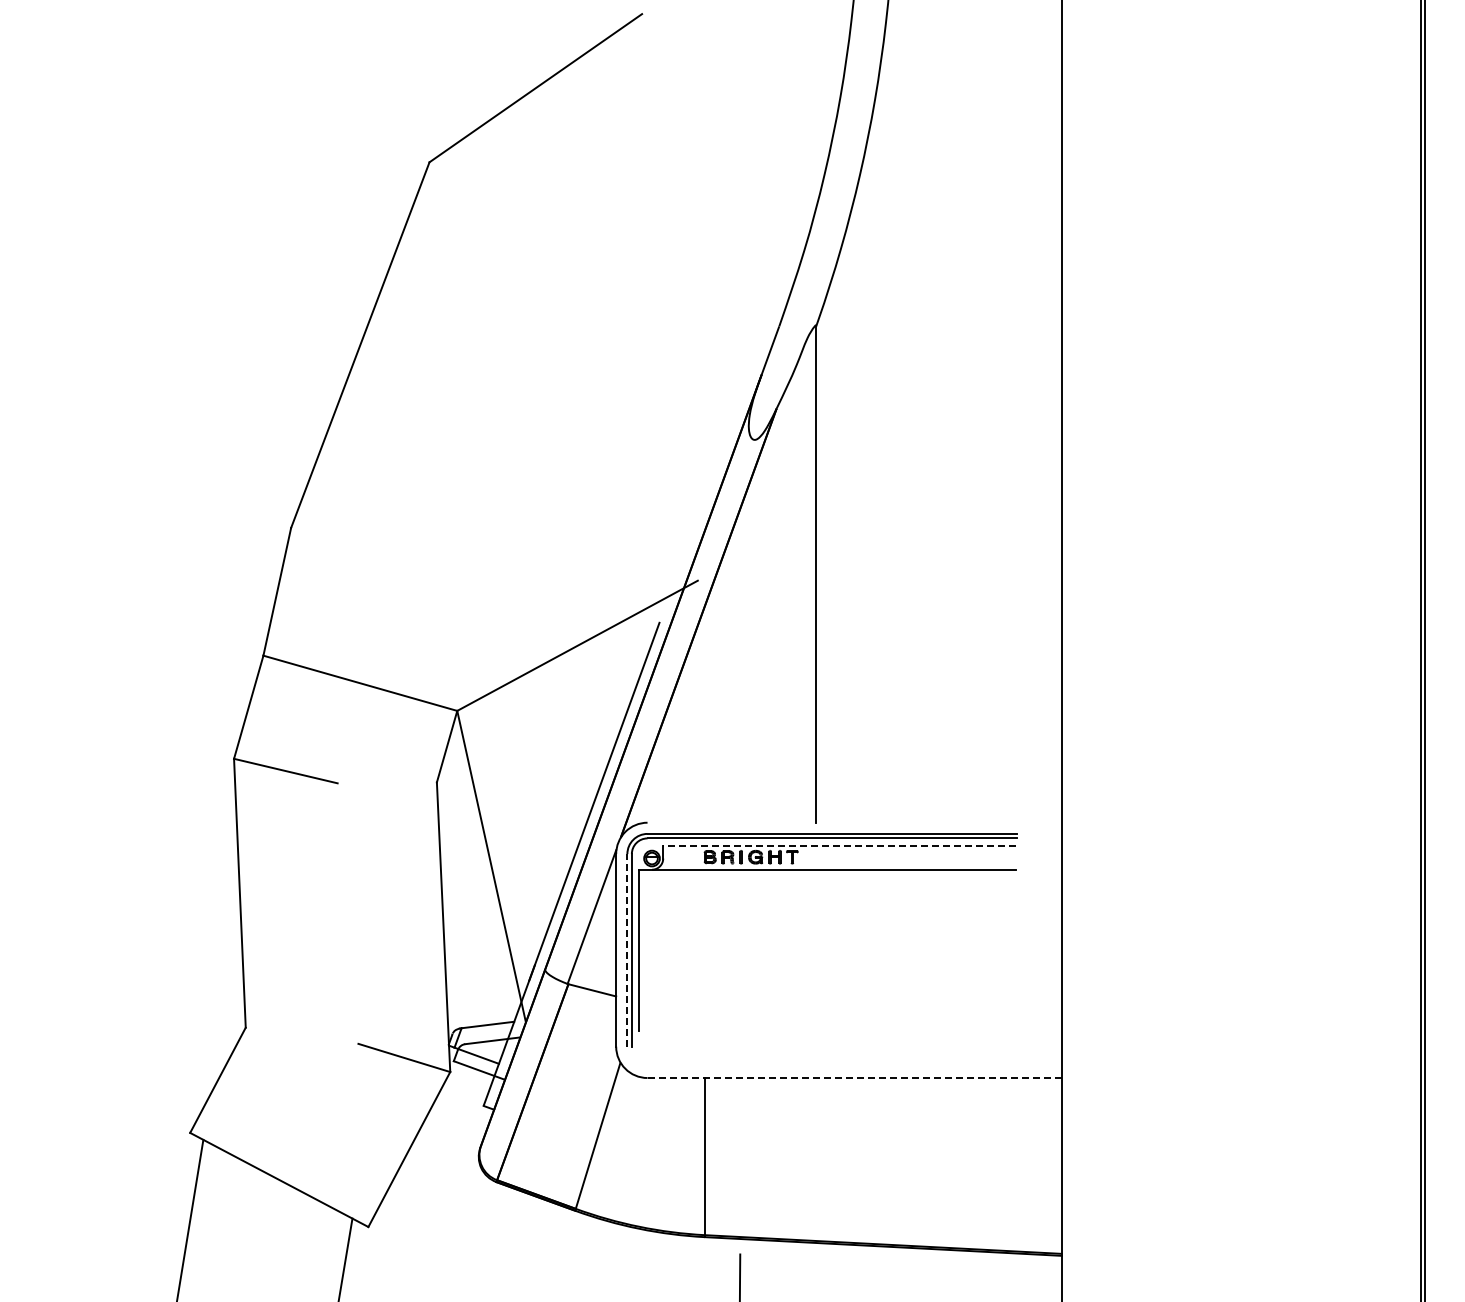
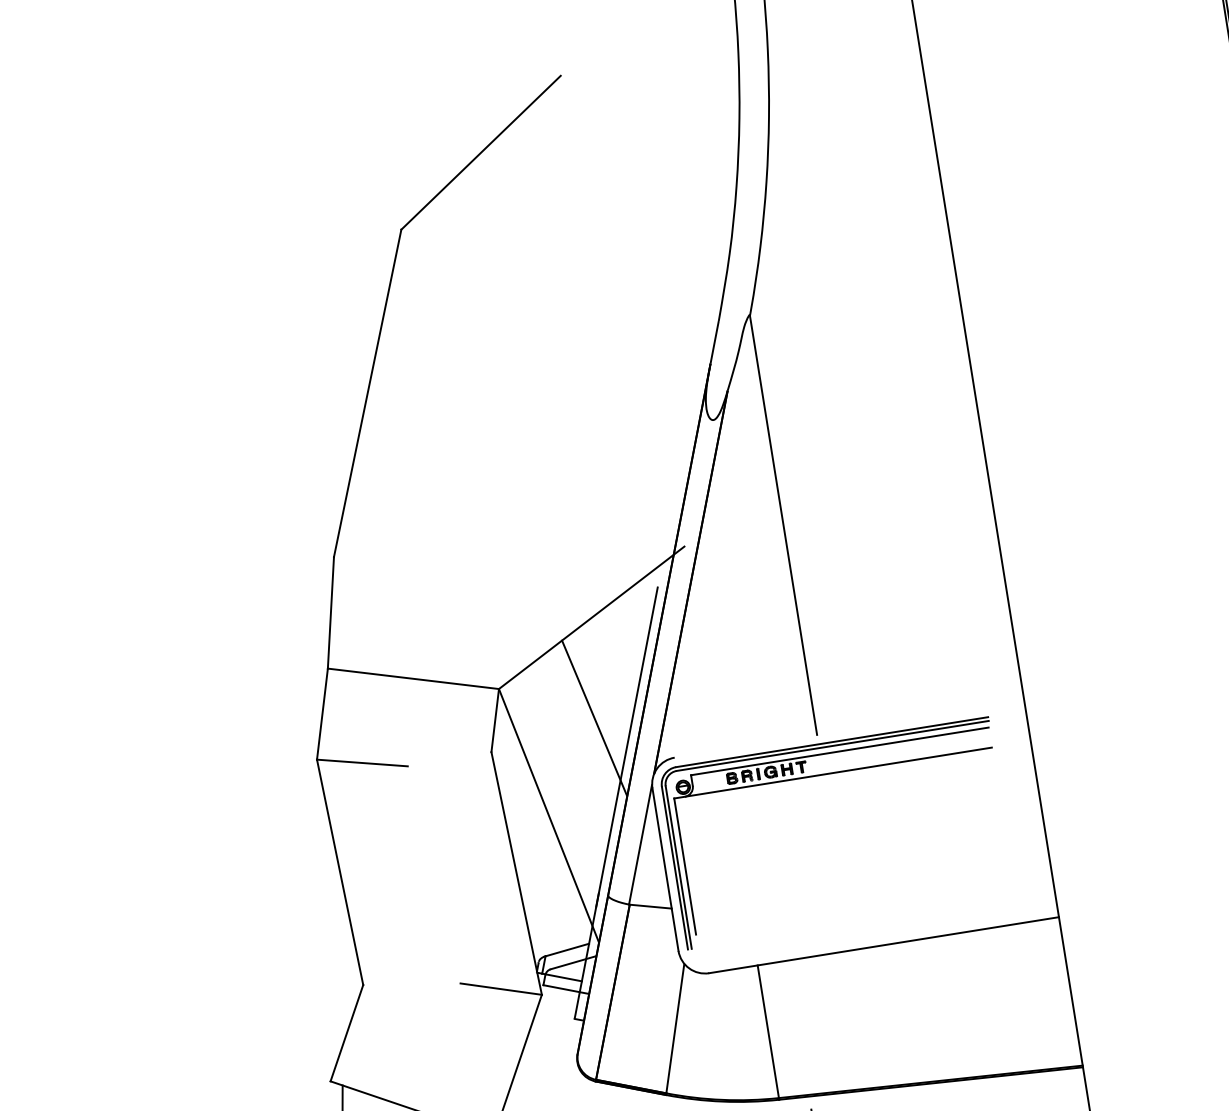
line: (562, 761) -> (594, 717), added
line: (838, 846) -> (839, 751), dashed -> solid
line: (627, 949) -> (674, 867), dashed -> solid
line: (854, 1078) -> (883, 945), dashed -> solid

